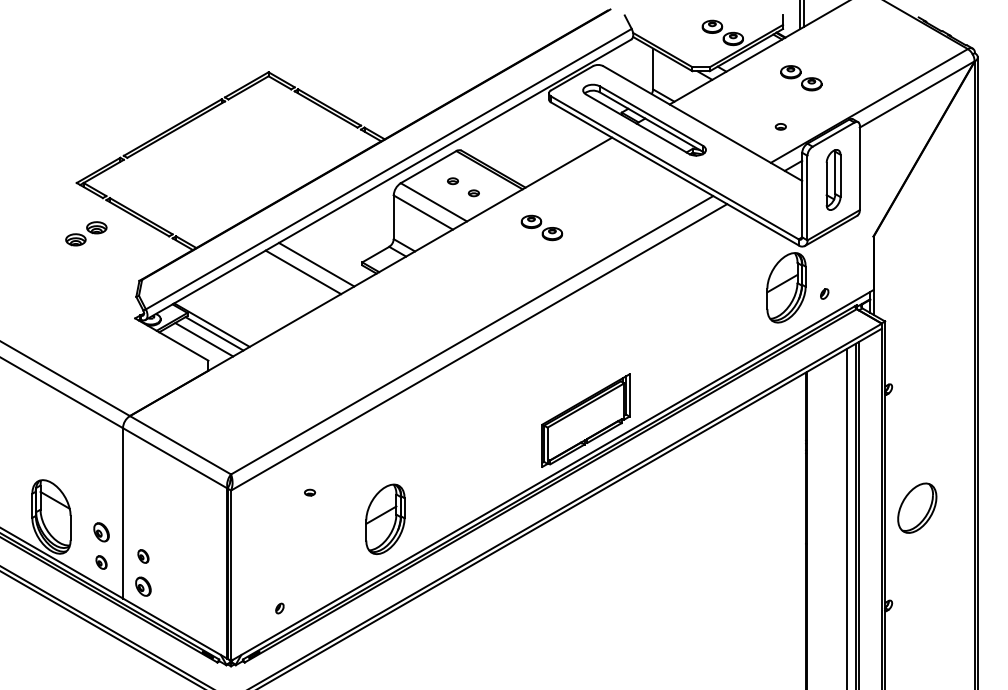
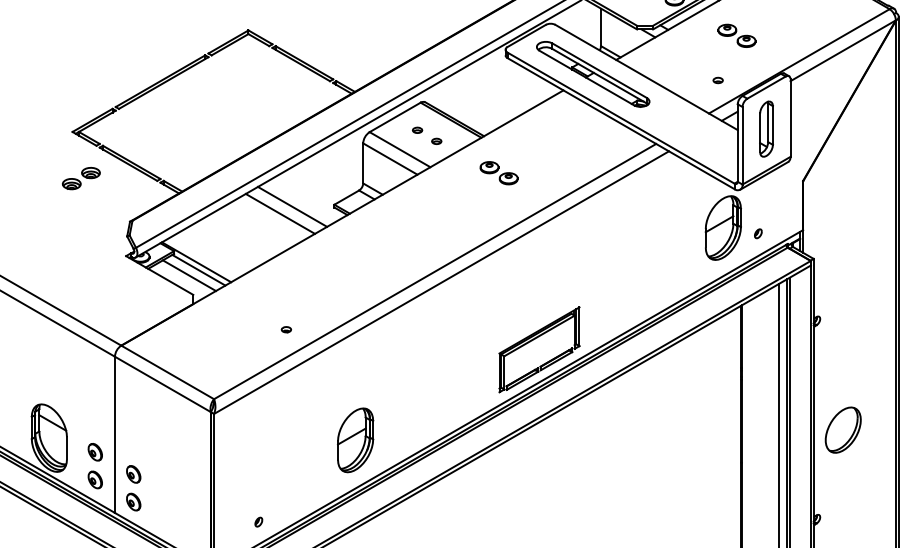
part: (310, 492) -> (286, 329), moved
part: (143, 556) -> (133, 474), size x1.43
part: (101, 562) -> (95, 479), size x1.43

